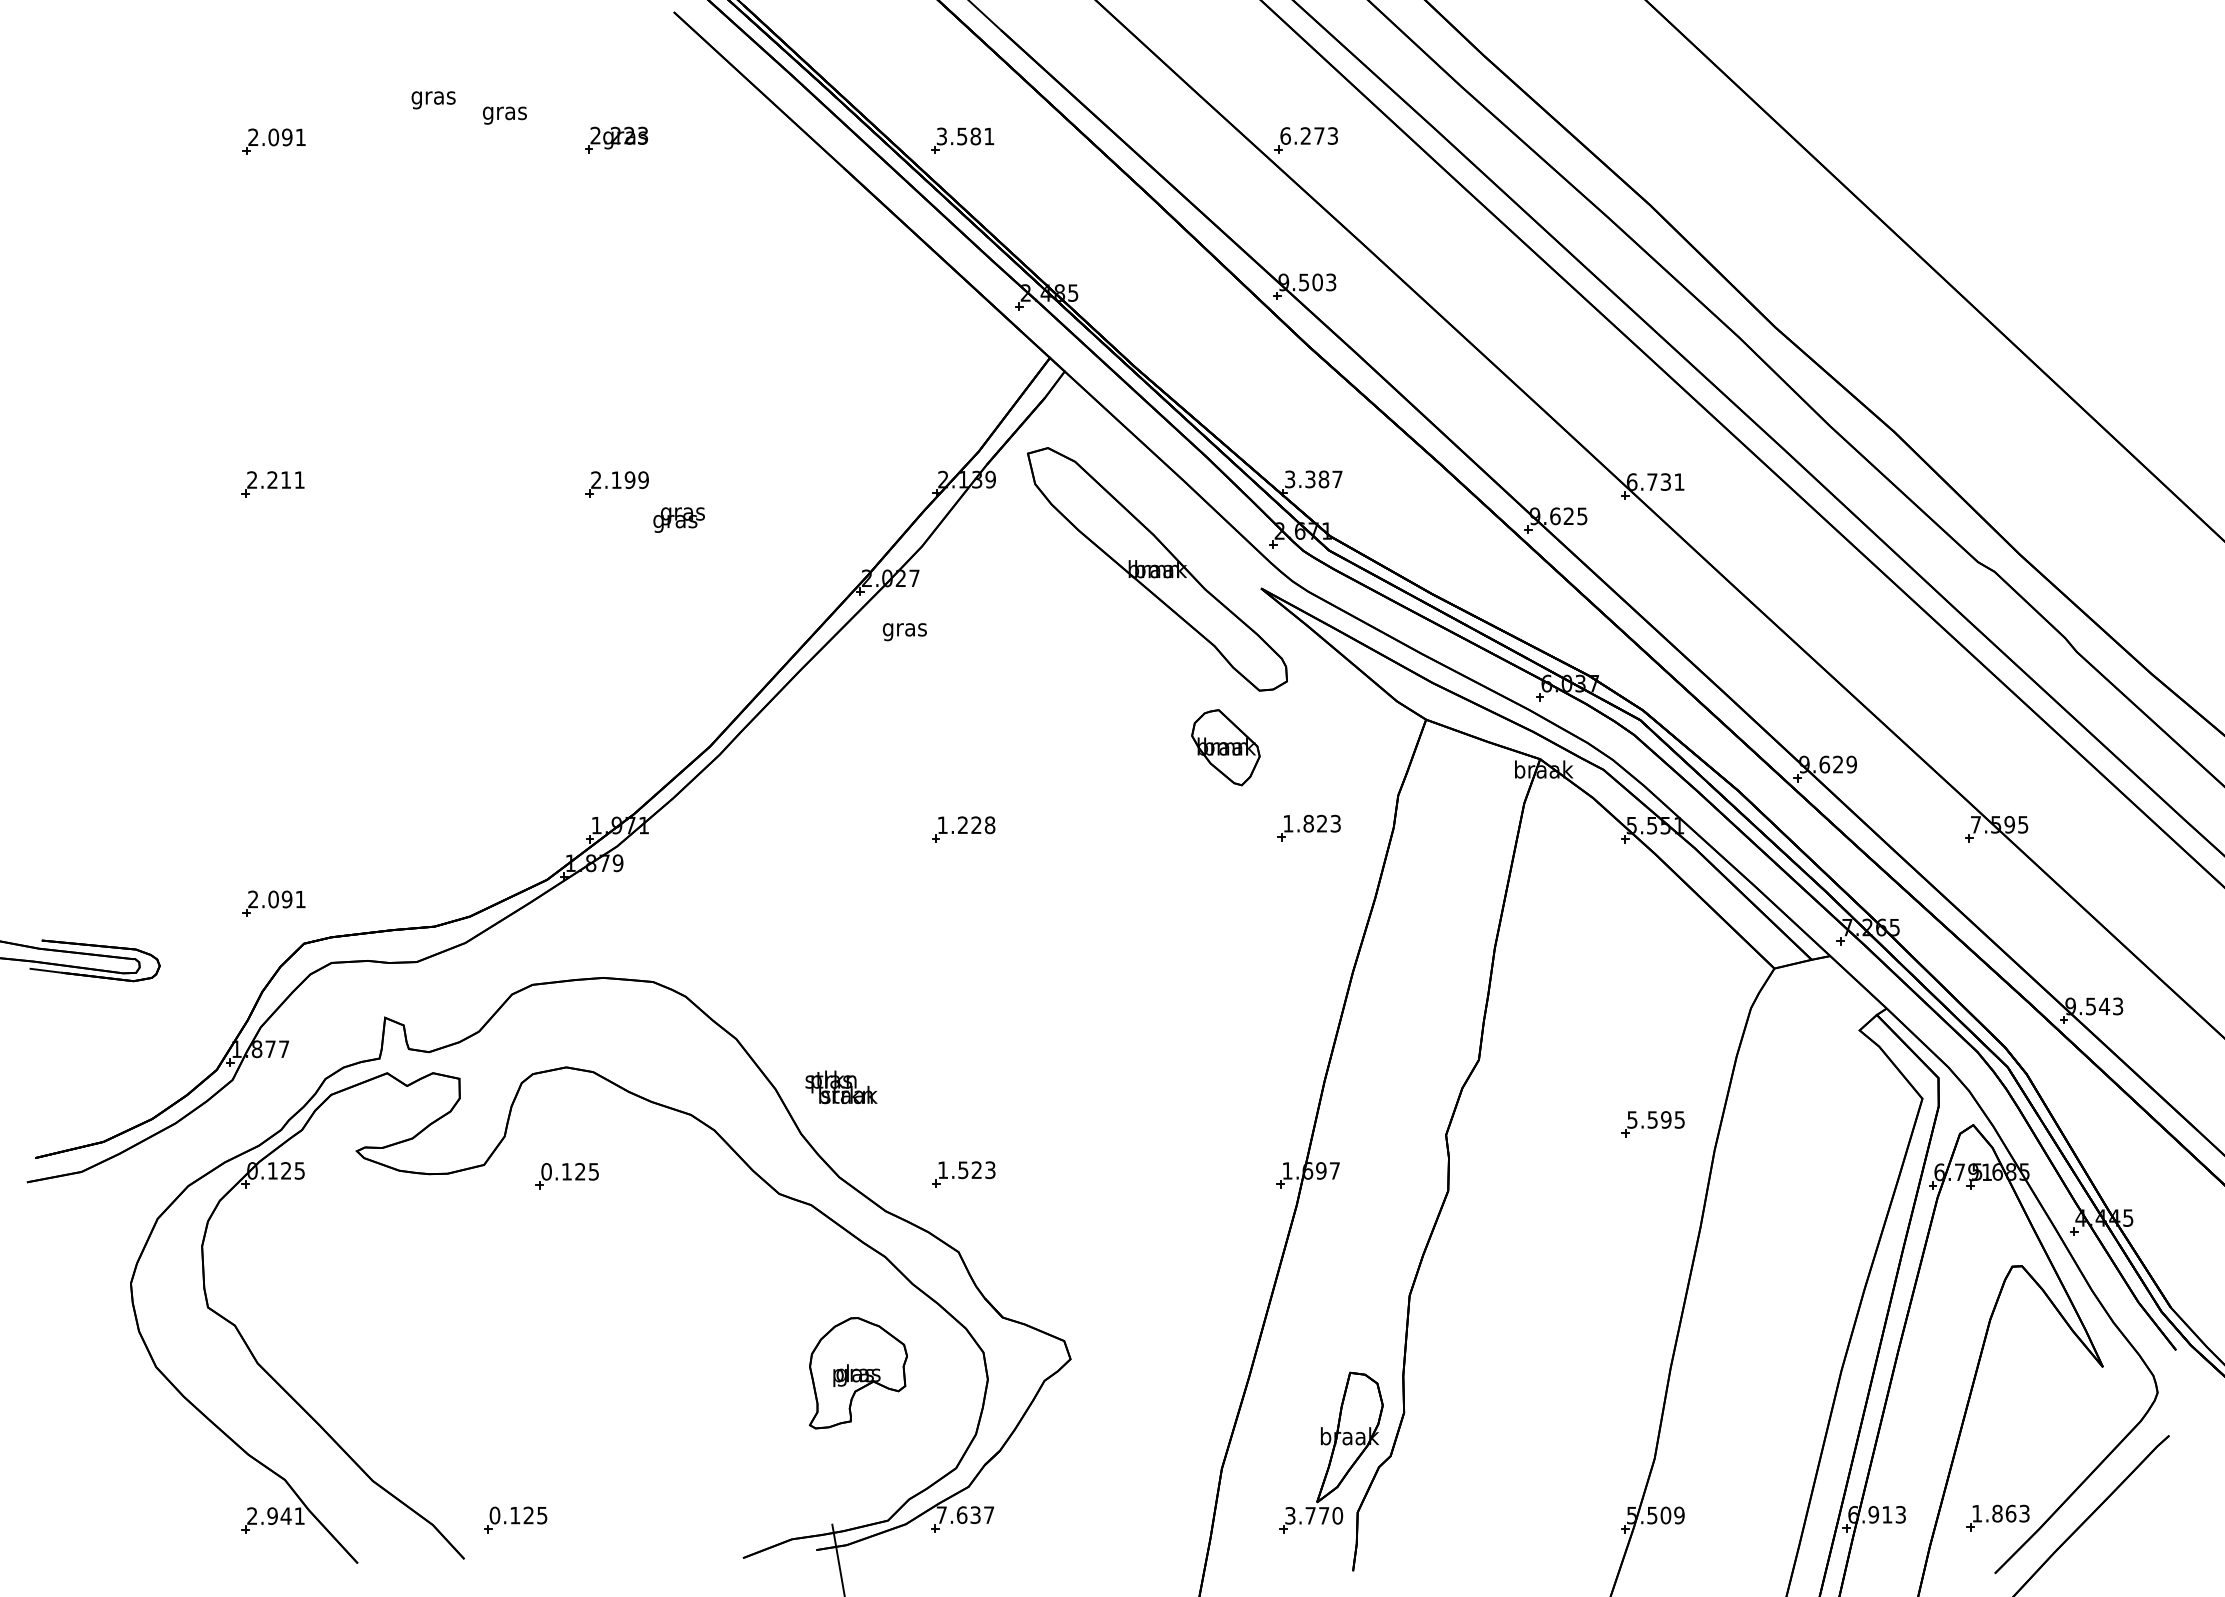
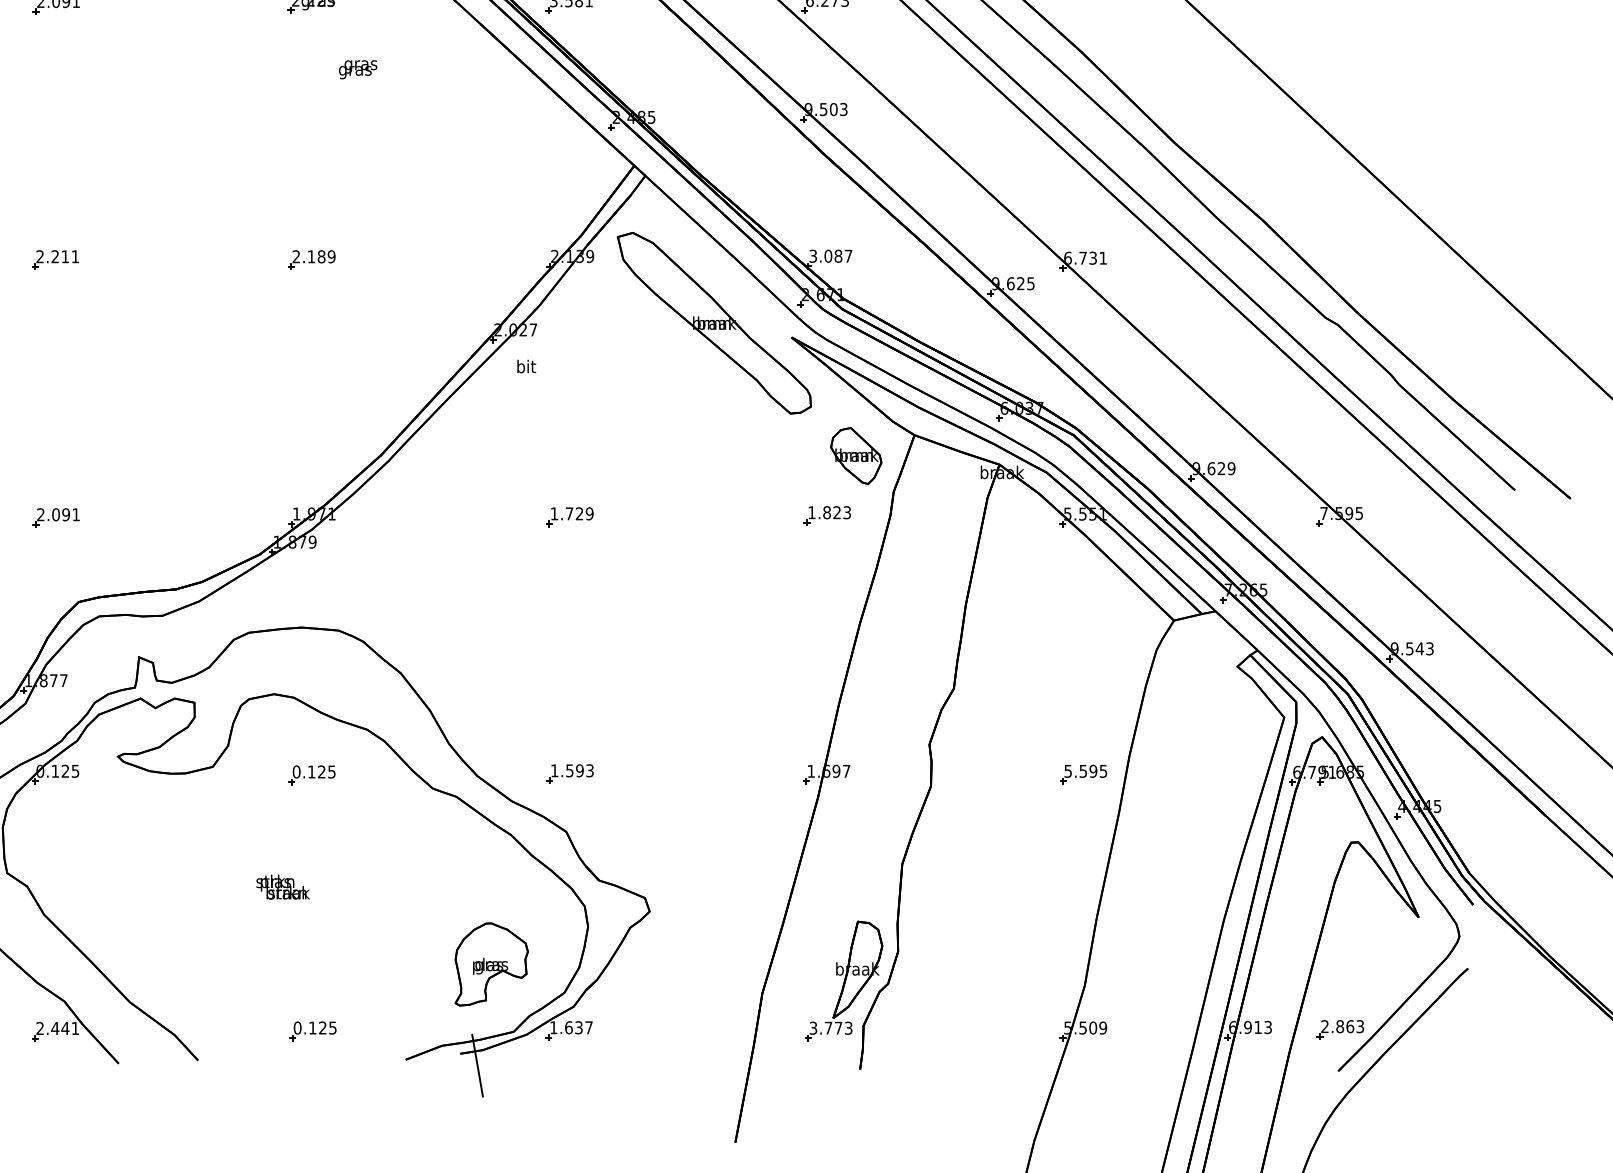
text: (1310, 479) -> (828, 256), 3.387 -> 3.087
text: (629, 480) -> (321, 257), 2.199 -> 2.189
text: (678, 519) -> (357, 69), moved
text: (904, 629) -> (525, 368), gras -> bit
part: (1225, 747) -> (855, 455), moved
text: (976, 825) -> (579, 514), 1.228 -> 1.729
part: (273, 903) -> (55, 517), moved
text: (841, 1087) -> (283, 887), moved
part: (1652, 1124) -> (1083, 774), moved
text: (976, 1170) -> (579, 771), 1.523 -> 1.593
part: (566, 1176) -> (311, 775), moved
part: (857, 1373) -> (490, 964), moved
text: (1976, 1513) -> (1324, 1026), 1.863 -> 2.863
text: (941, 1514) -> (553, 1027), 7.637 -> 1.637
text: (1337, 1515) -> (848, 1028), 3.770 -> 3.773
text: (272, 1516) -> (55, 1028), 2.941 -> 2.441
part: (515, 1519) -> (312, 1030), moved

